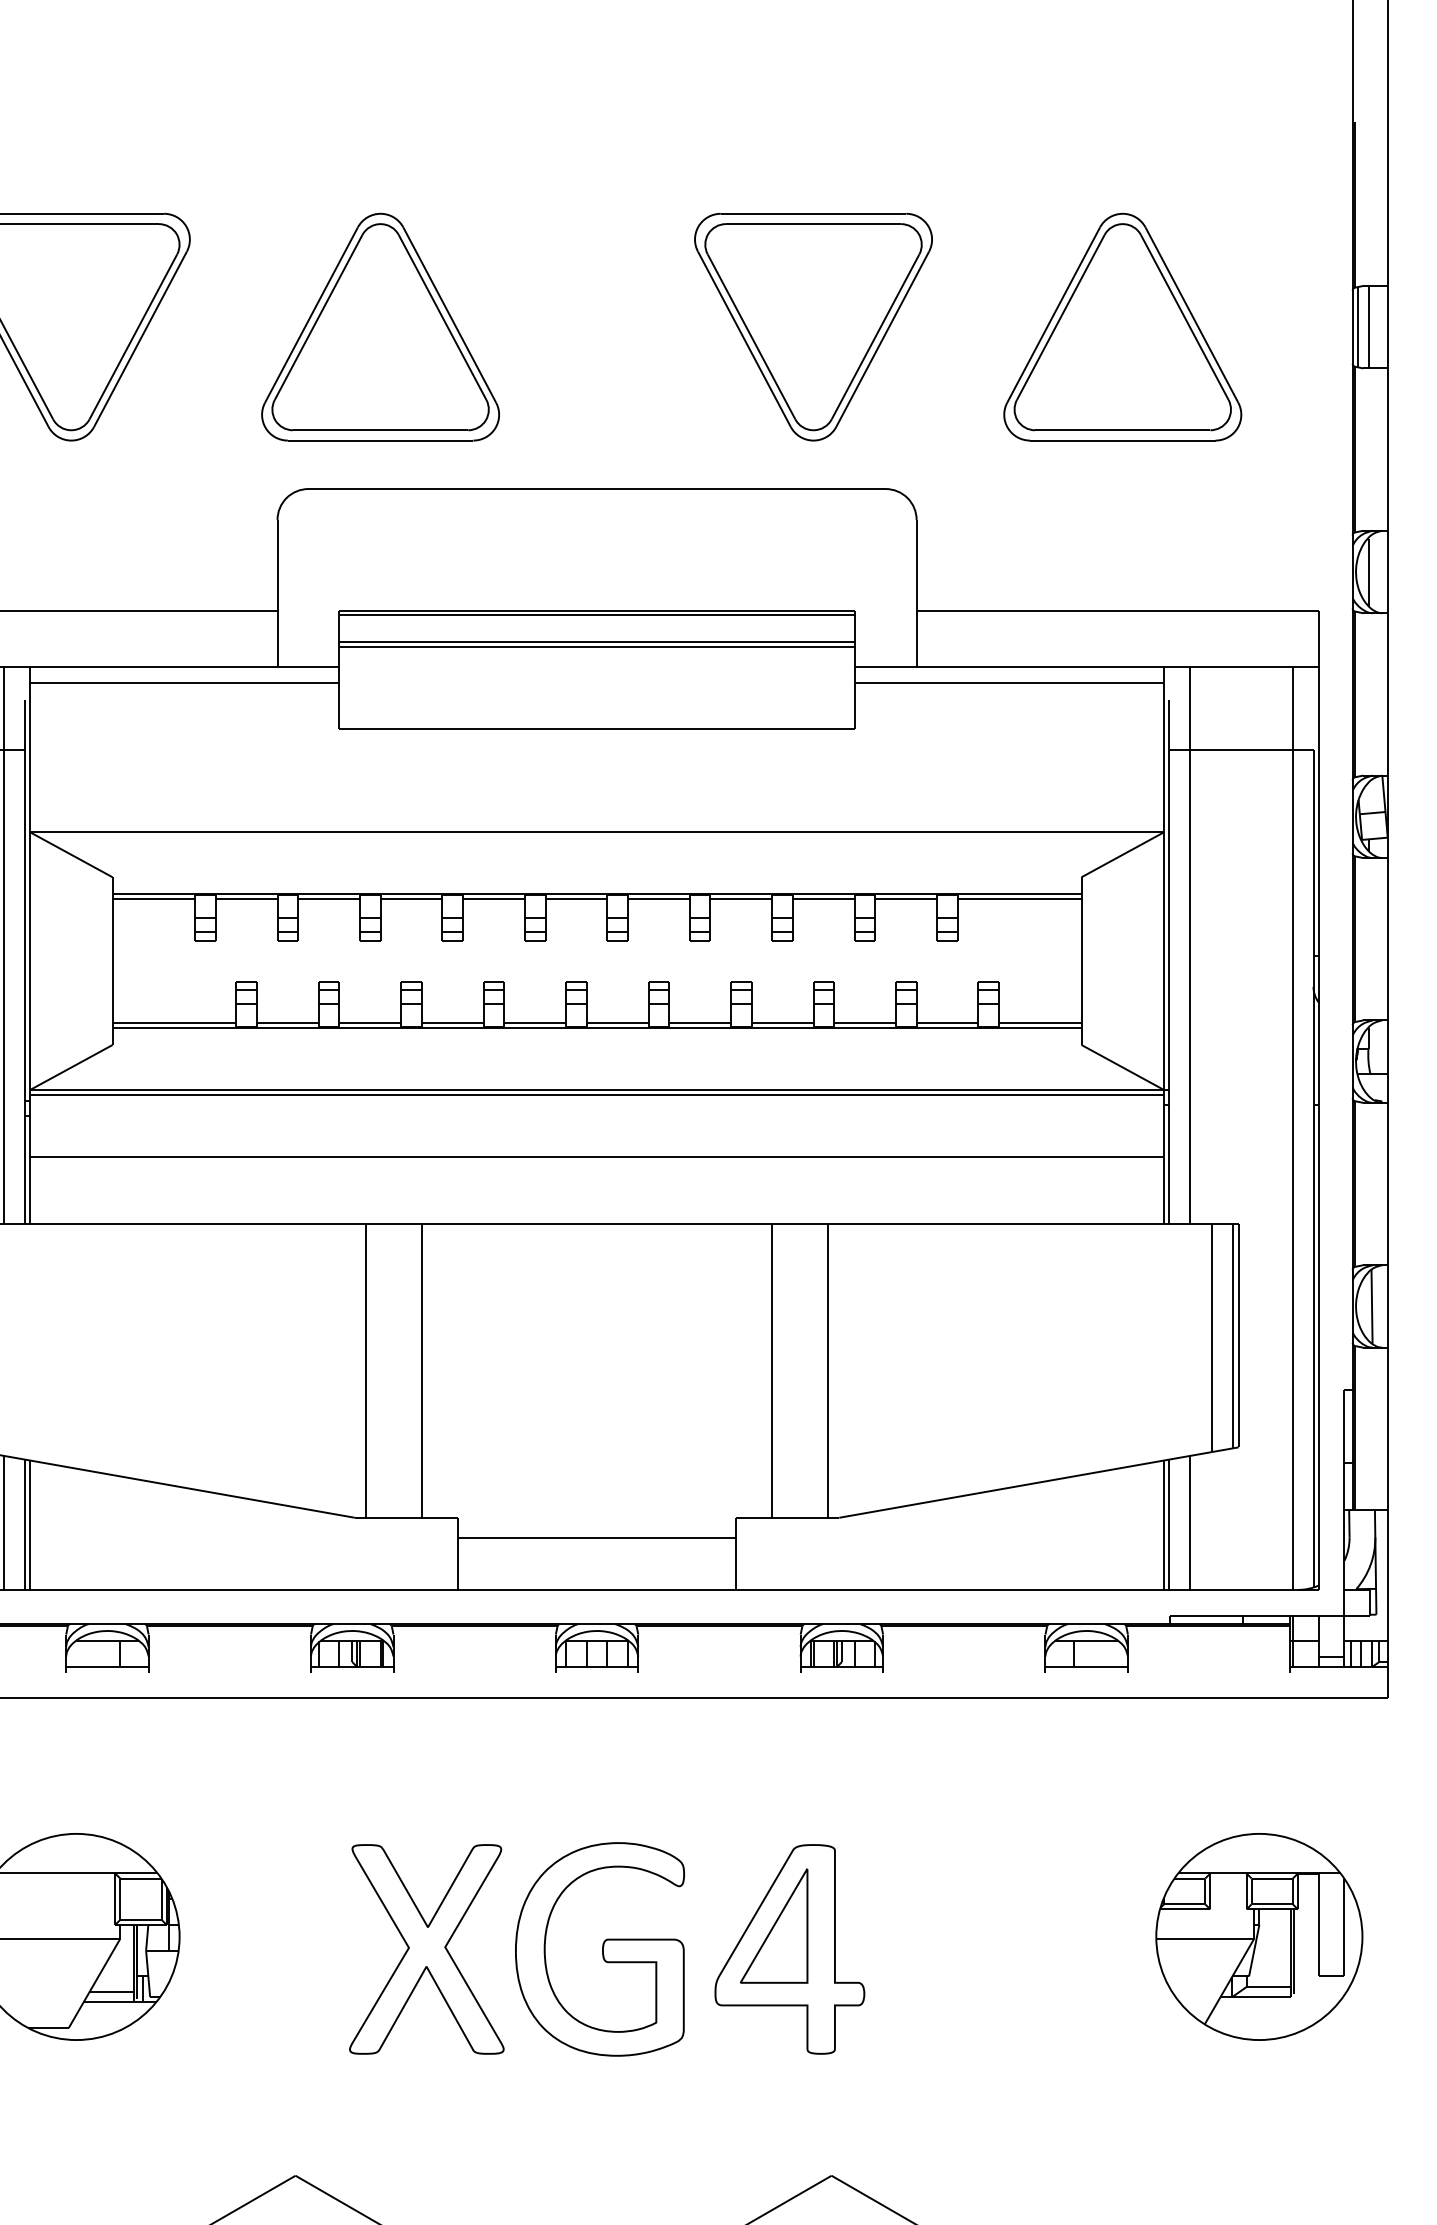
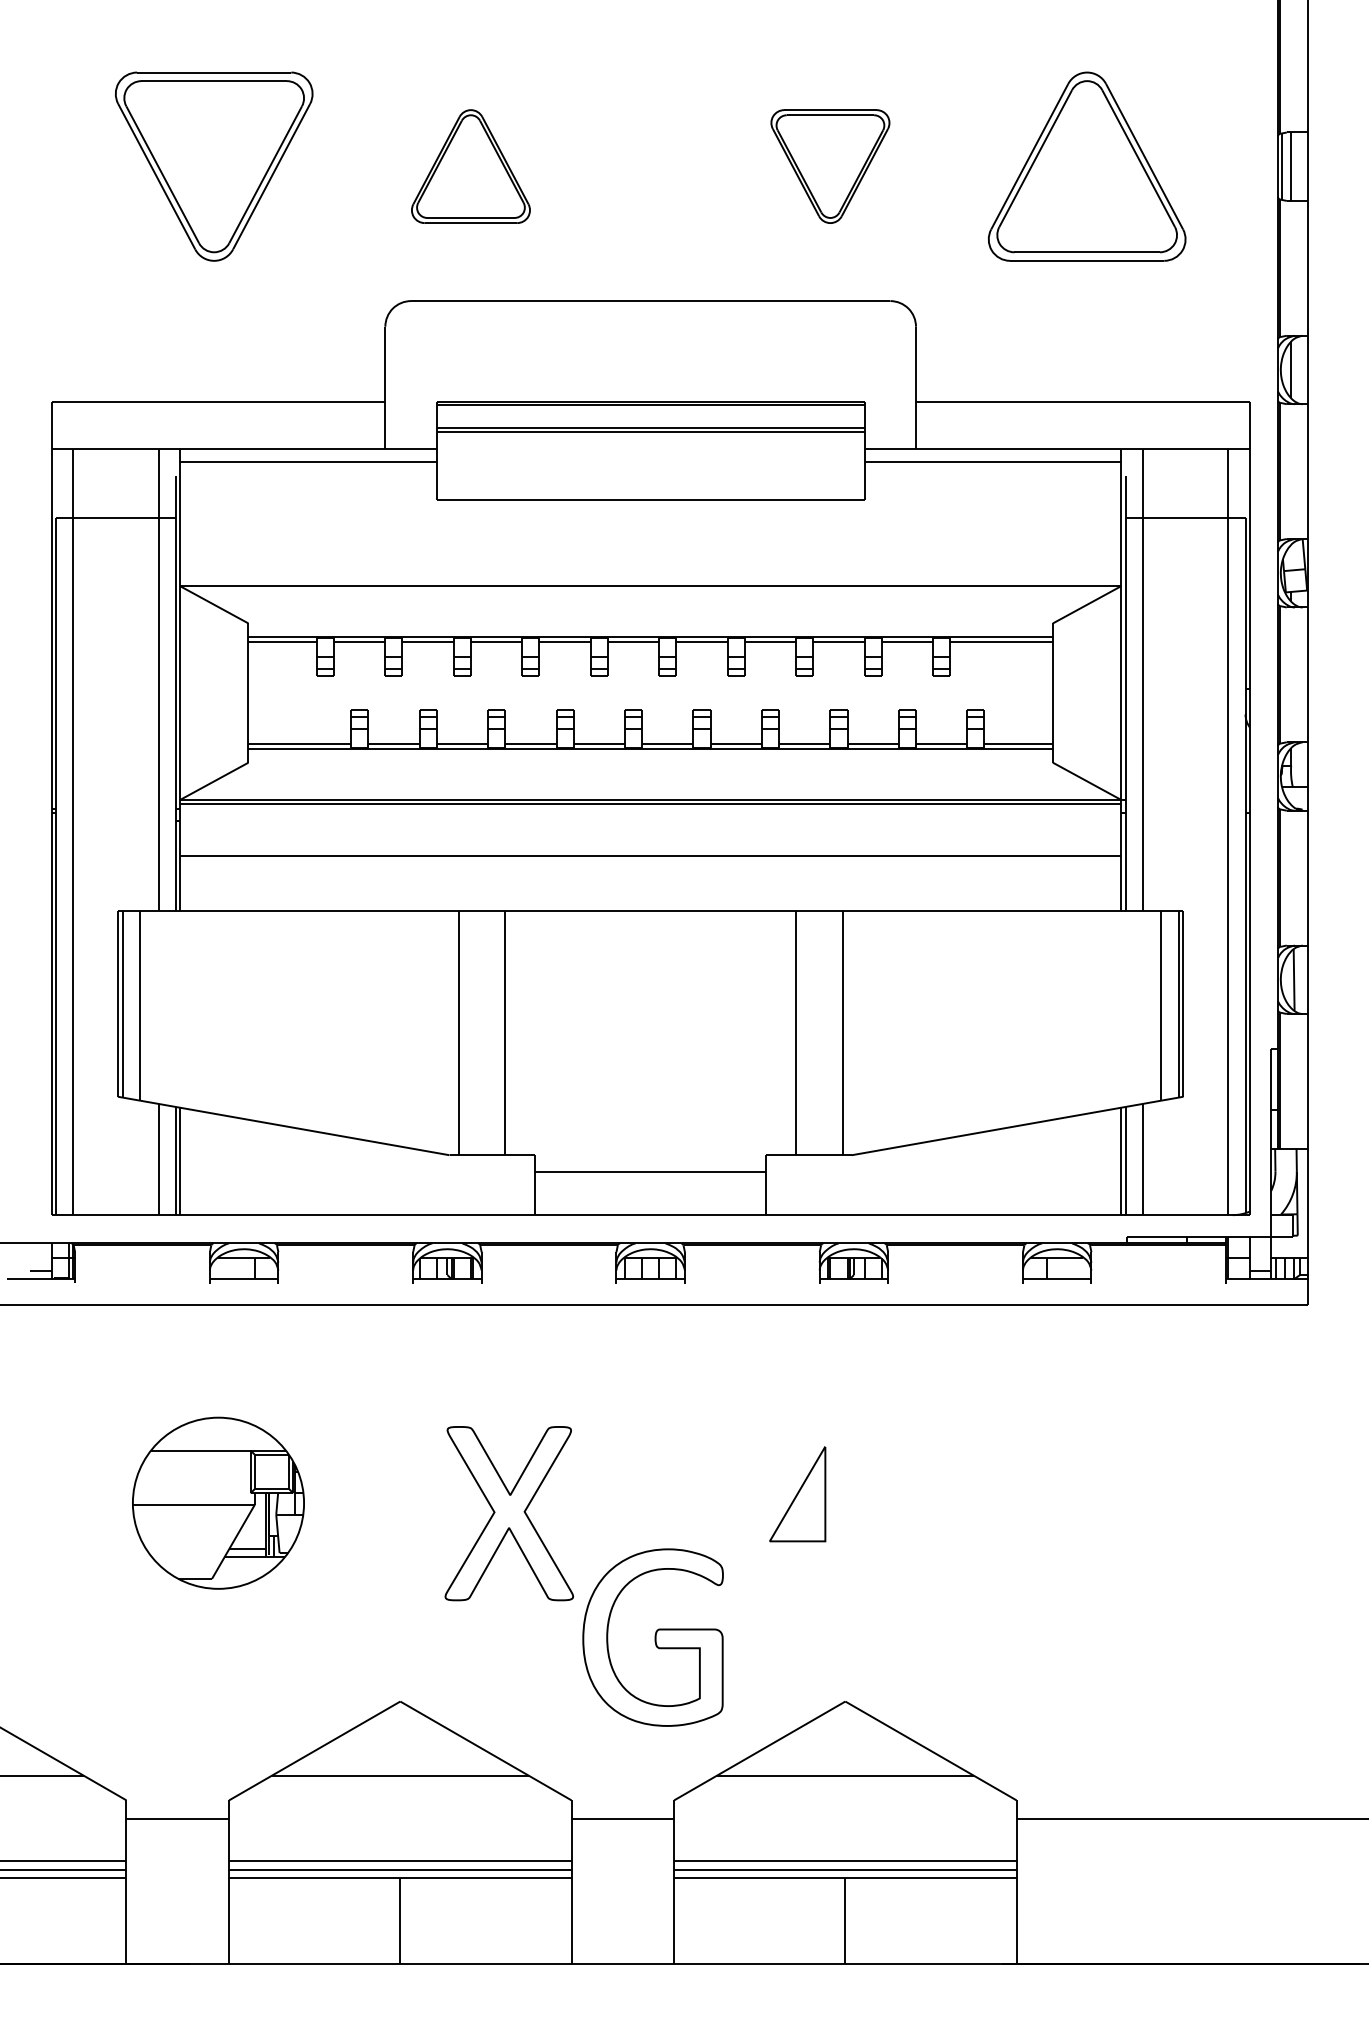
part: (380, 326) -> (470, 166), size x0.6
part: (813, 326) -> (830, 166), size x0.6
part: (1259, 1936) -> (1200, 1502), removed
part: (599, 1949) -> (652, 1637), moved
part: (789, 1949) -> (810, 1513), removed

